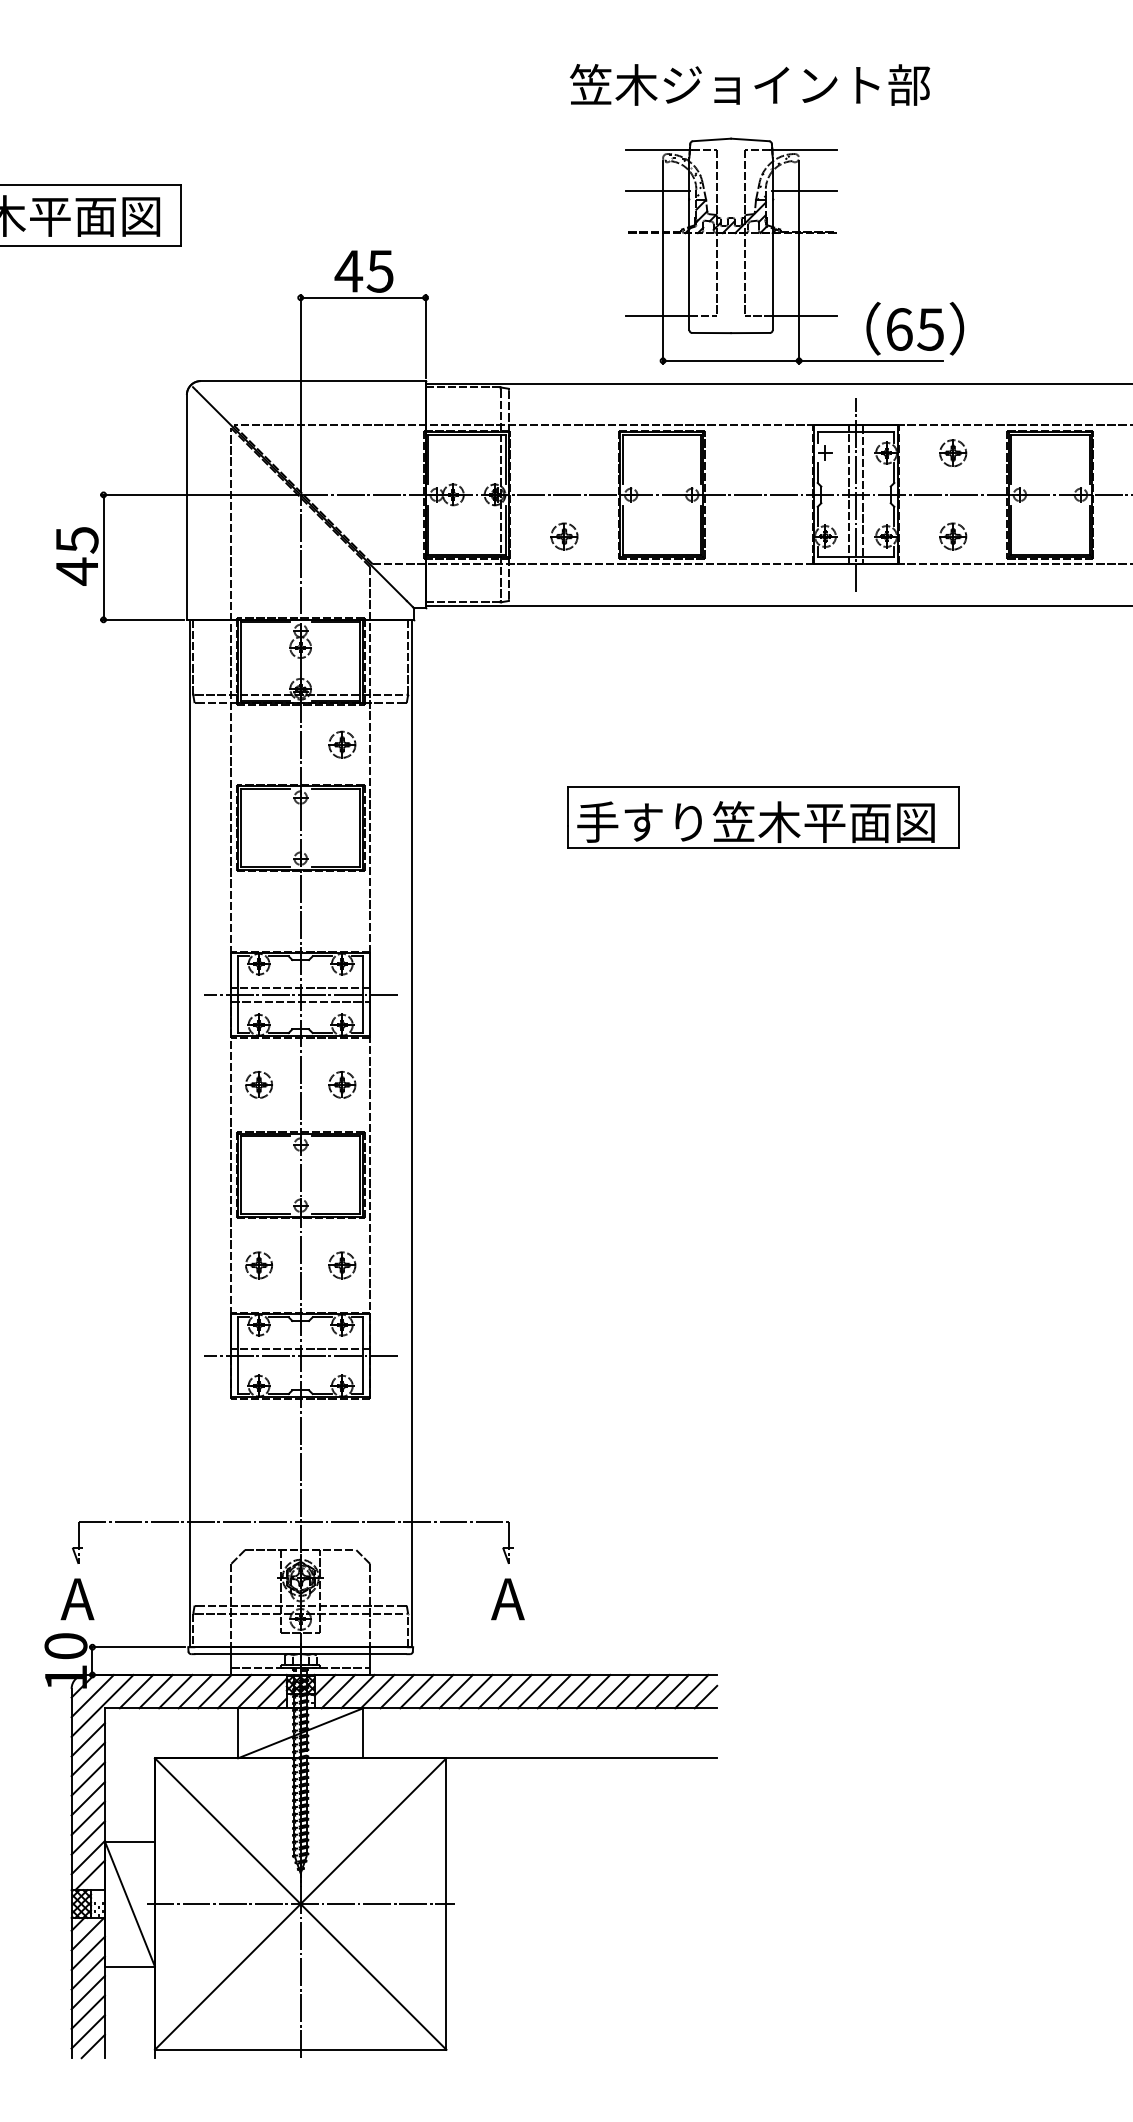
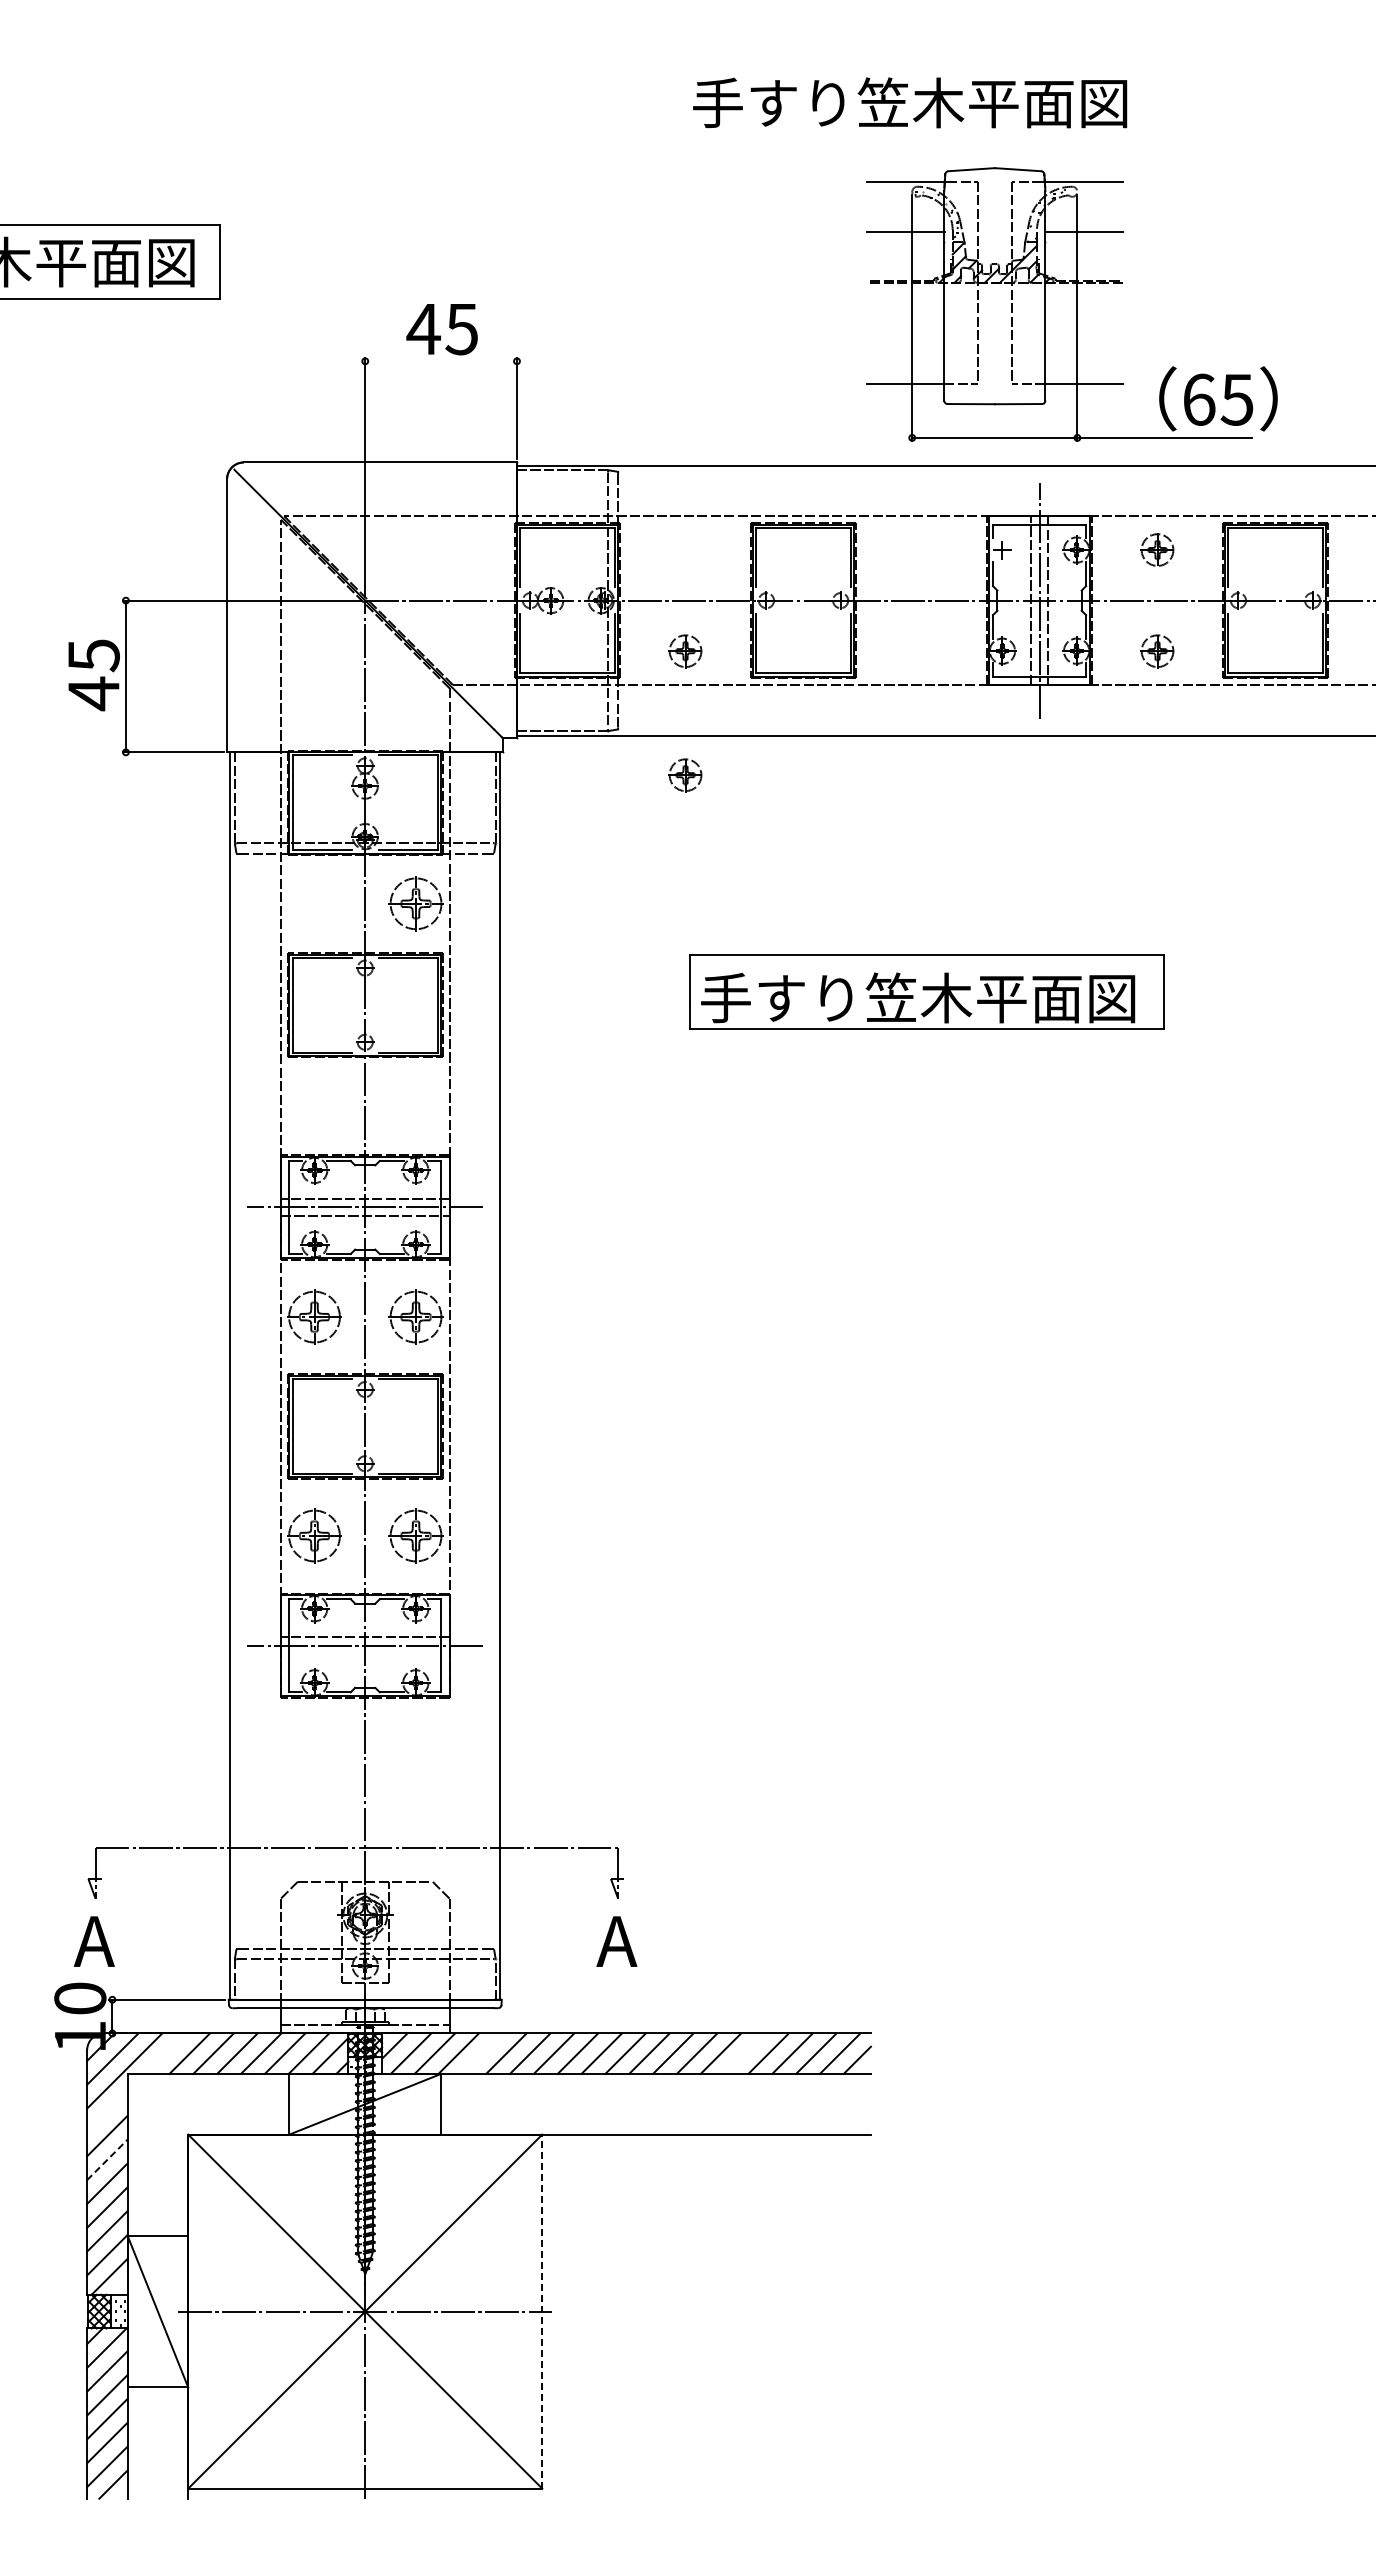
text: (749, 84) -> (910, 102), 笠木ジョイント部 -> 手すり笠木平面図
part: (794, 250) -> (1071, 304), moved
line: (362, 297) -> (440, 361), removed
part: (564, 638) -> (685, 775), added
part: (342, 745) -> (415, 904), size x1.6
part: (258, 1084) -> (314, 1316), size x1.6
part: (342, 1084) -> (415, 1316), size x1.6
part: (258, 1265) -> (314, 1536), size x1.6
part: (342, 1265) -> (415, 1536), size x1.6
line: (136, 1691) -> (165, 2053), removed
line: (397, 1691) -> (482, 2053), removed
line: (613, 1691) -> (744, 2053), removed
line: (88, 1740) -> (107, 2112), removed
line: (88, 1778) -> (107, 2159), solid -> dashed
line: (446, 1903) -> (542, 2311), solid -> dashed

